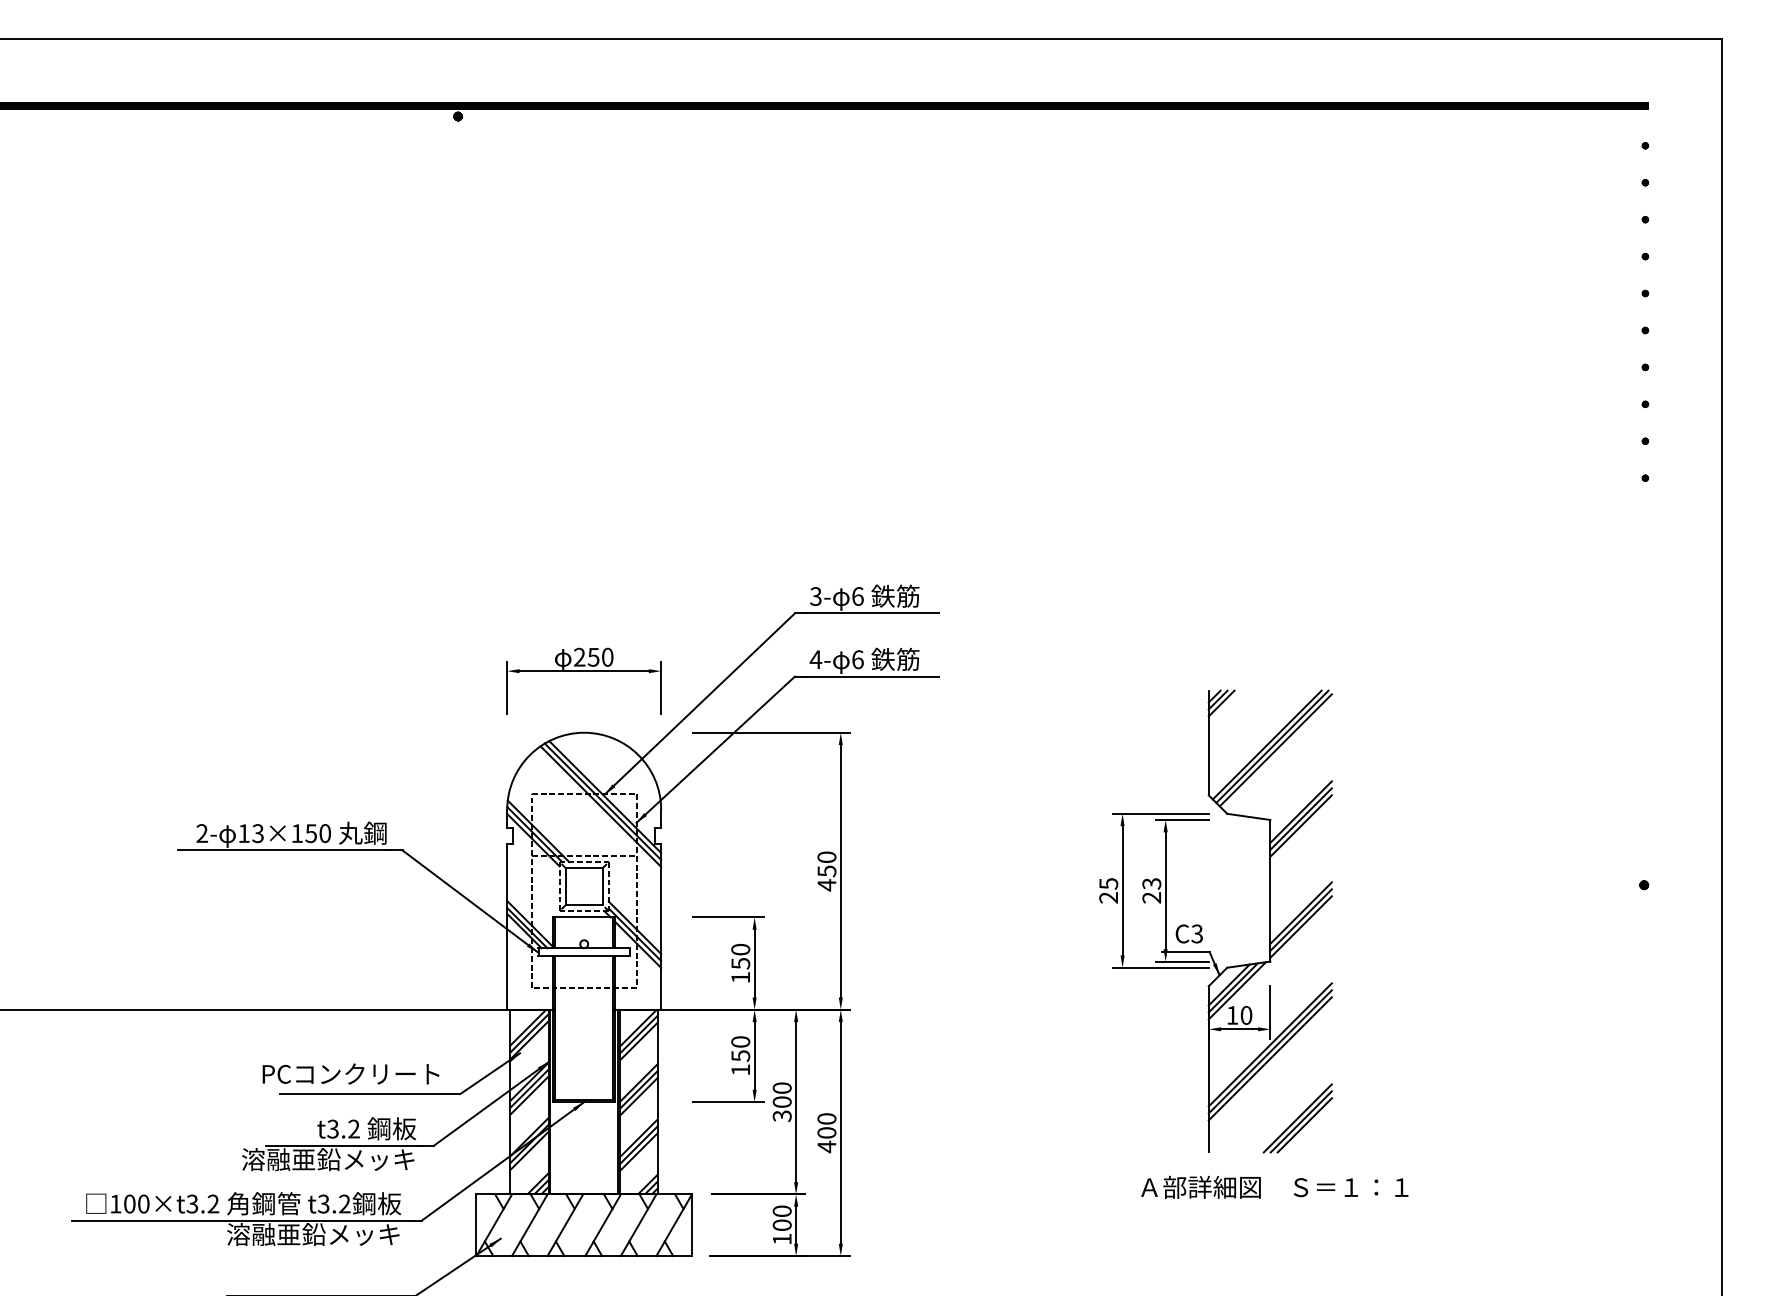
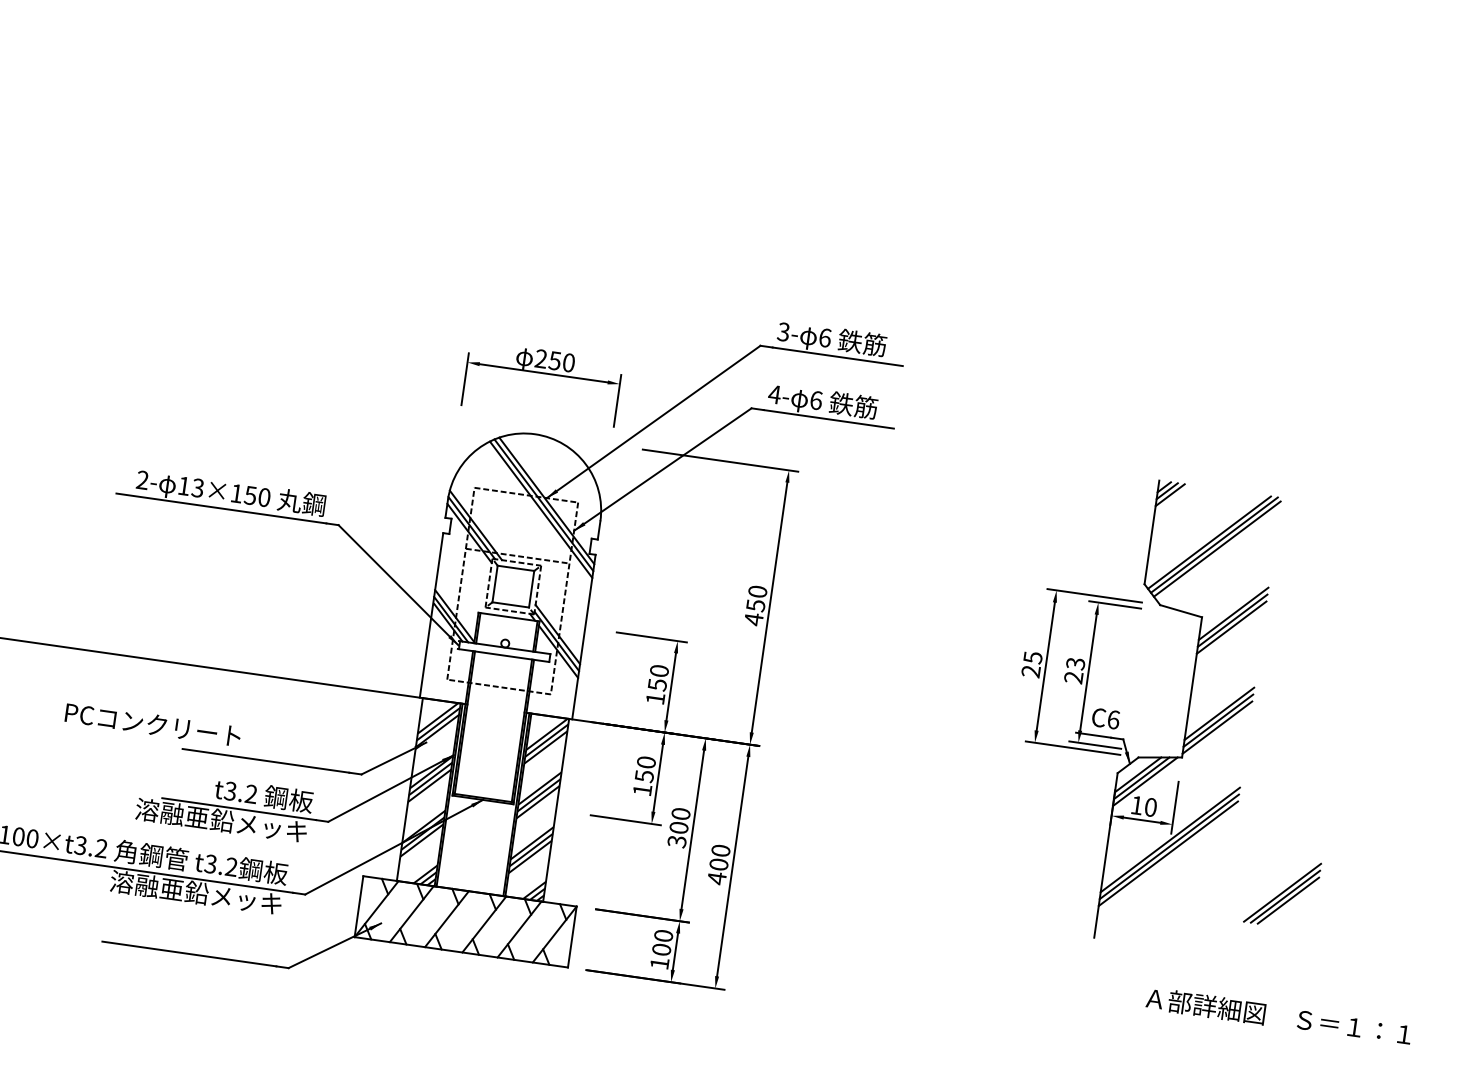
text: (1197, 933) -> (1113, 719), C3 -> C6
text: (350, 1073) -> (152, 724), moved
part: (1297, 1118) -> (1282, 892), moved
text: (1274, 1186) -> (1278, 1015), moved

